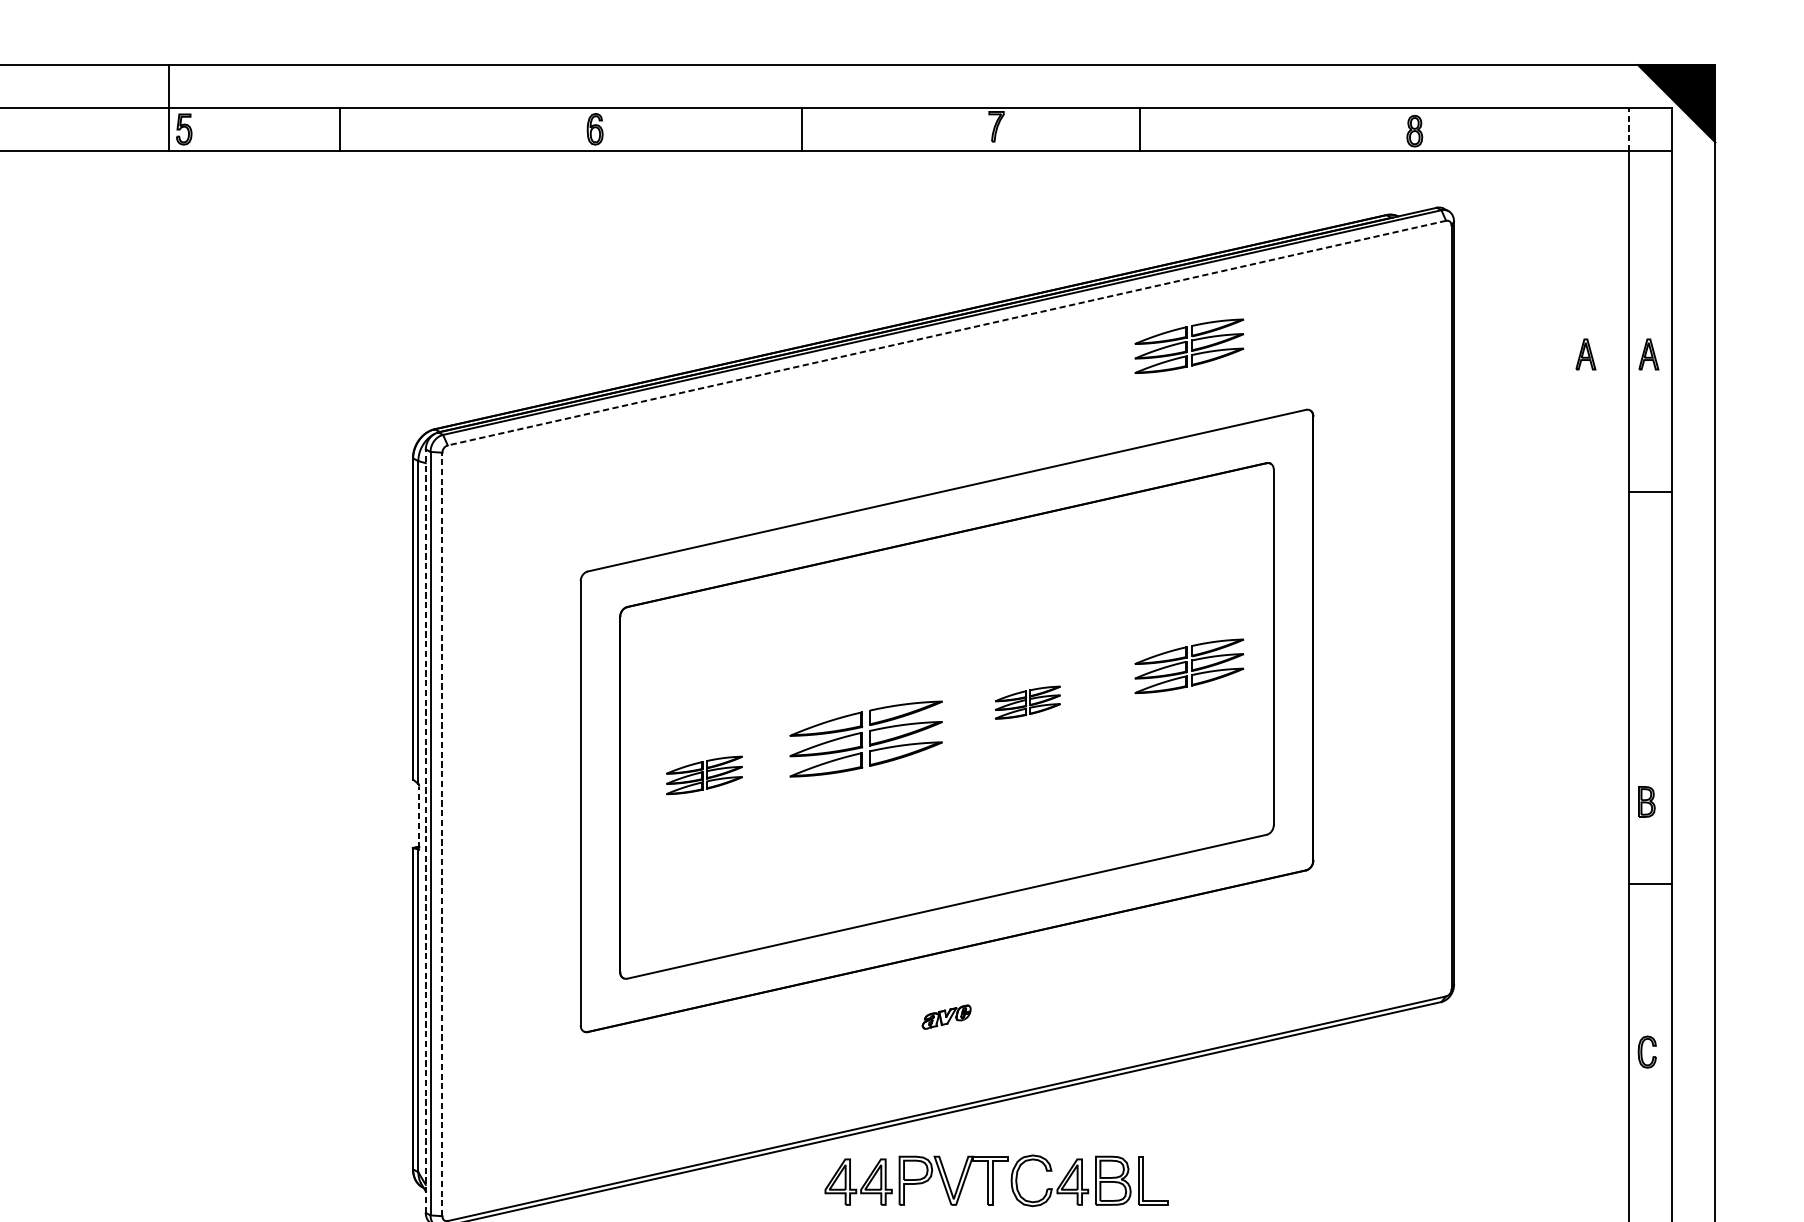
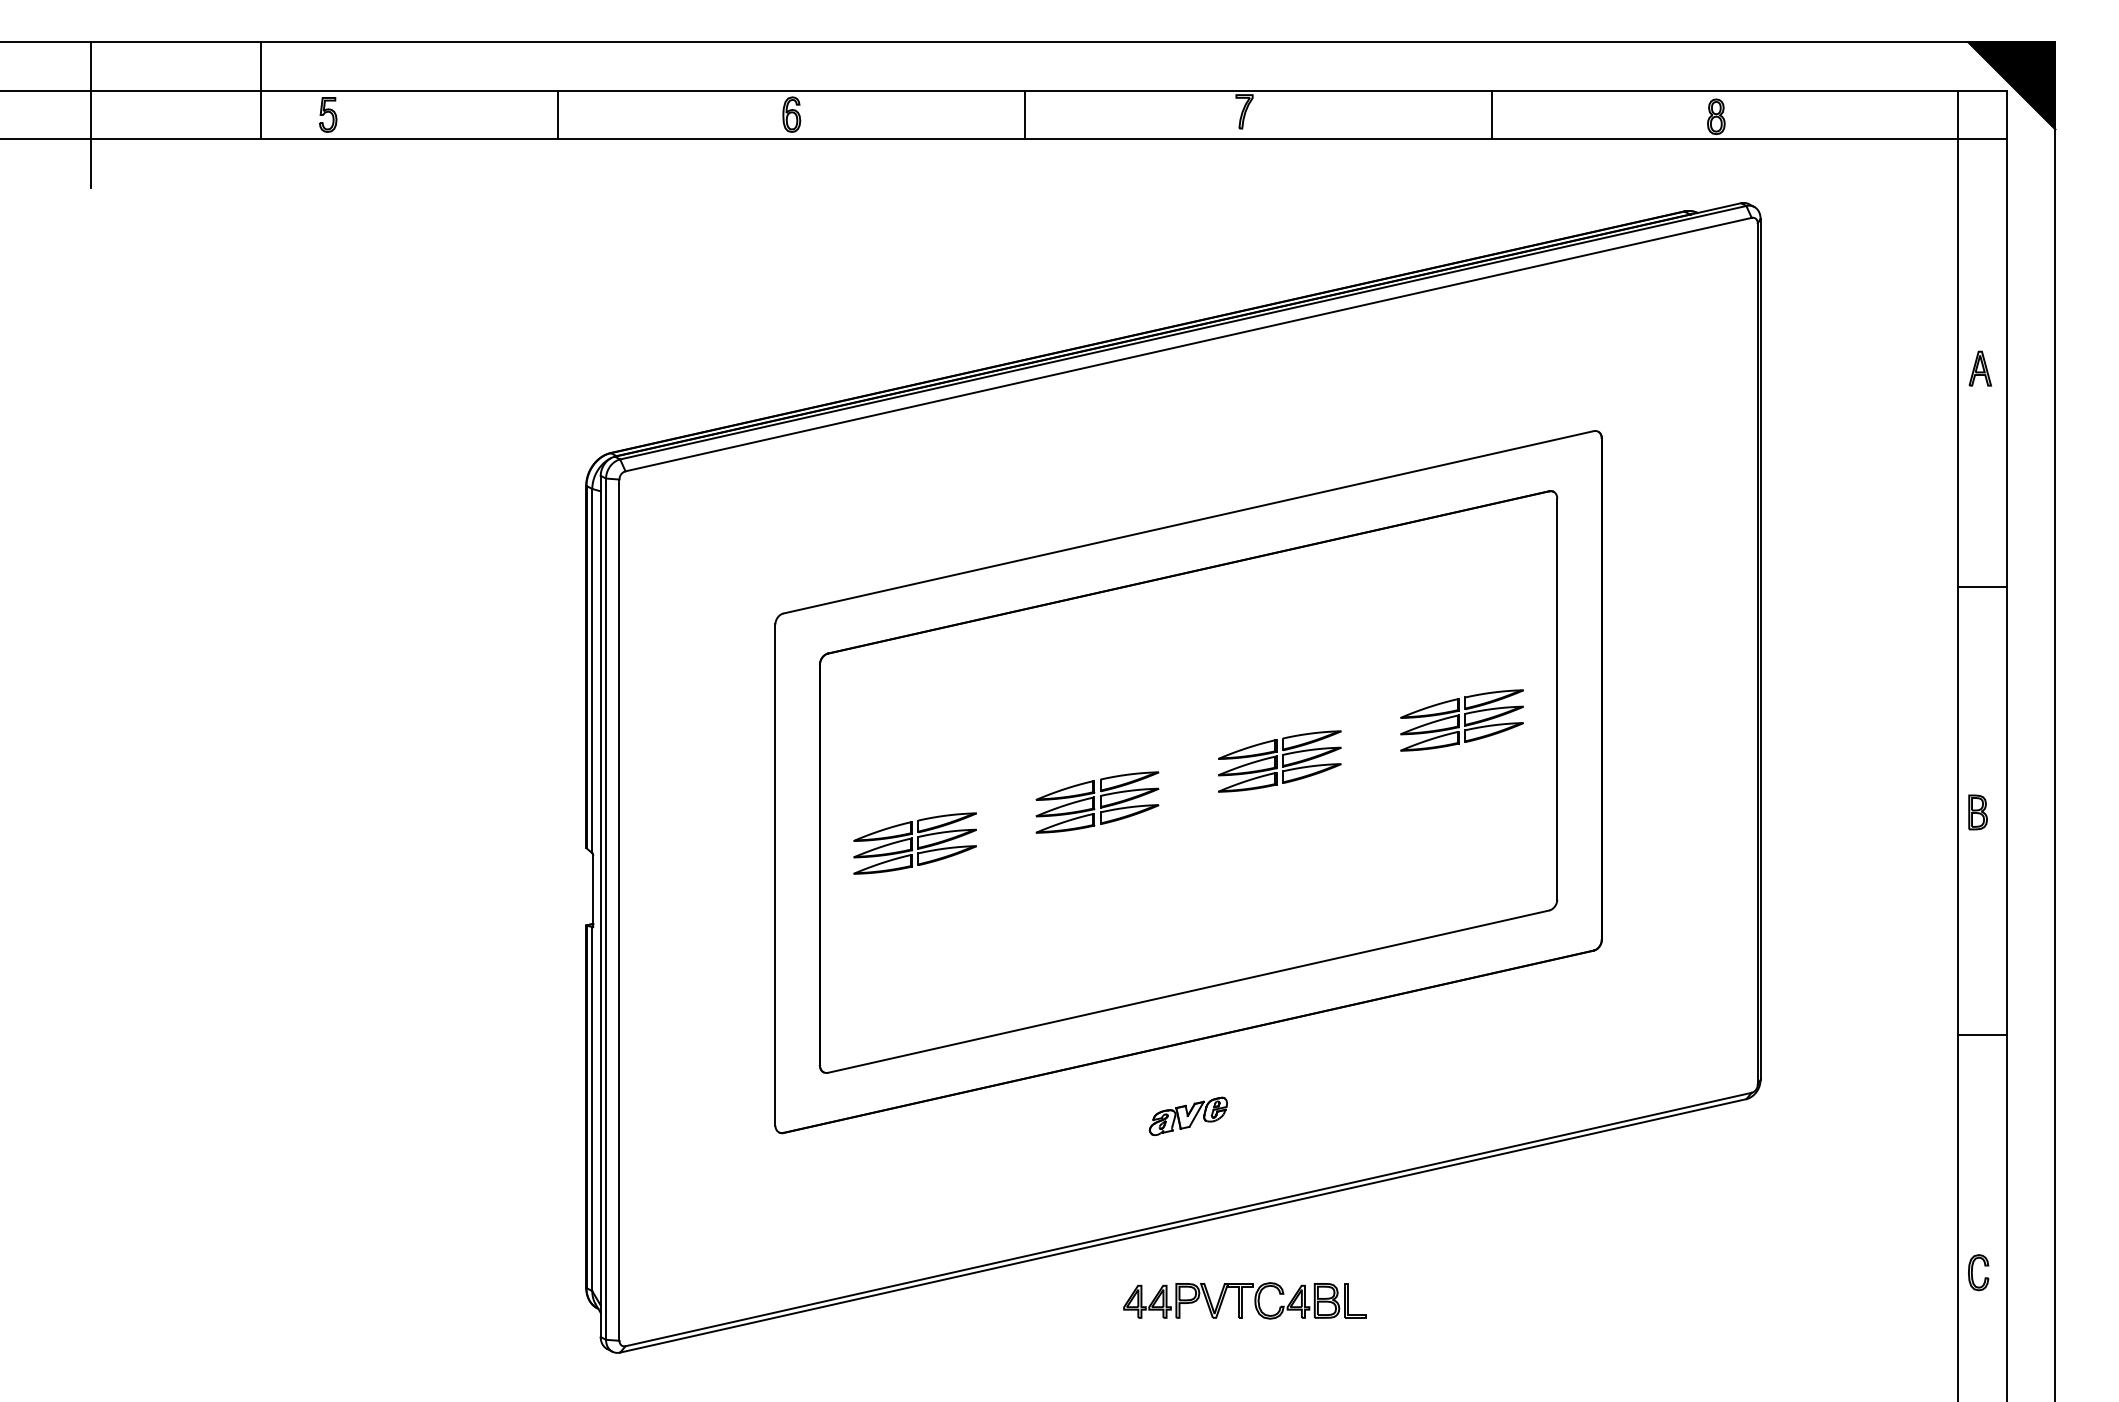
line: (169, 107) -> (261, 90), moved
line: (340, 129) -> (558, 114), moved
line: (1140, 129) -> (1491, 114), moved
line: (1629, 129) -> (1958, 114), dashed -> solid
line: (946, 333) -> (1188, 344), dashed -> solid
part: (1188, 346) -> (1461, 359), removed
part: (1586, 354) -> (1909, 368), removed
line: (1650, 491) -> (1982, 586), moved
part: (1027, 702) -> (1279, 761), size x1.67
part: (866, 739) -> (1097, 802), size x0.71
part: (703, 775) -> (914, 843), size x1.43
part: (1646, 801) -> (1977, 812), moved
line: (419, 817) -> (593, 891), dashed -> solid
line: (425, 831) -> (600, 906), dashed -> solid
line: (442, 834) -> (619, 910), dashed -> solid
line: (1650, 883) -> (1982, 1034), moved
part: (945, 1016) -> (1187, 1115), size x1.43
part: (1647, 1051) -> (1978, 1272), moved
part: (996, 1180) -> (1244, 1300), size x0.62

